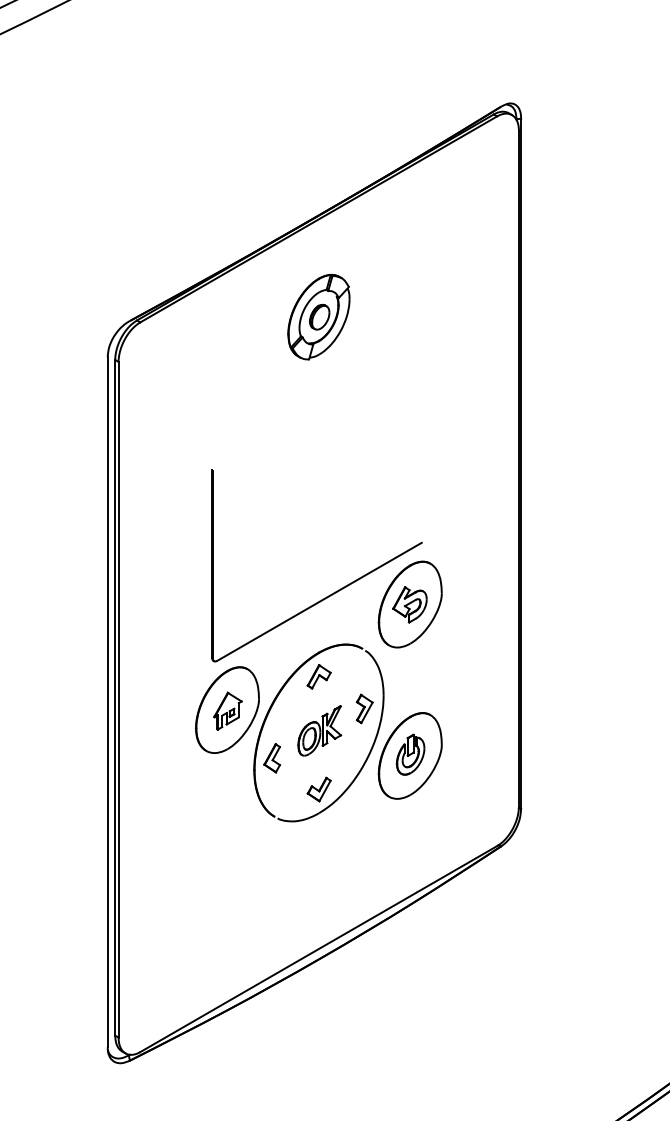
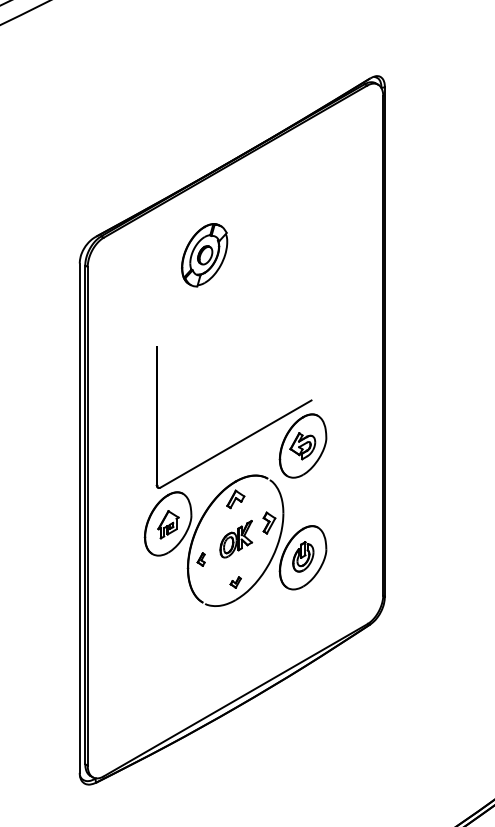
part: (318, 316) -> (204, 254), moved
part: (272, 758) -> (201, 559), size x0.6
part: (318, 789) -> (235, 582), size x0.6

